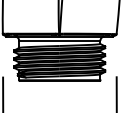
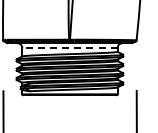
line: (59, 41) -> (69, 48), solid -> dashed

